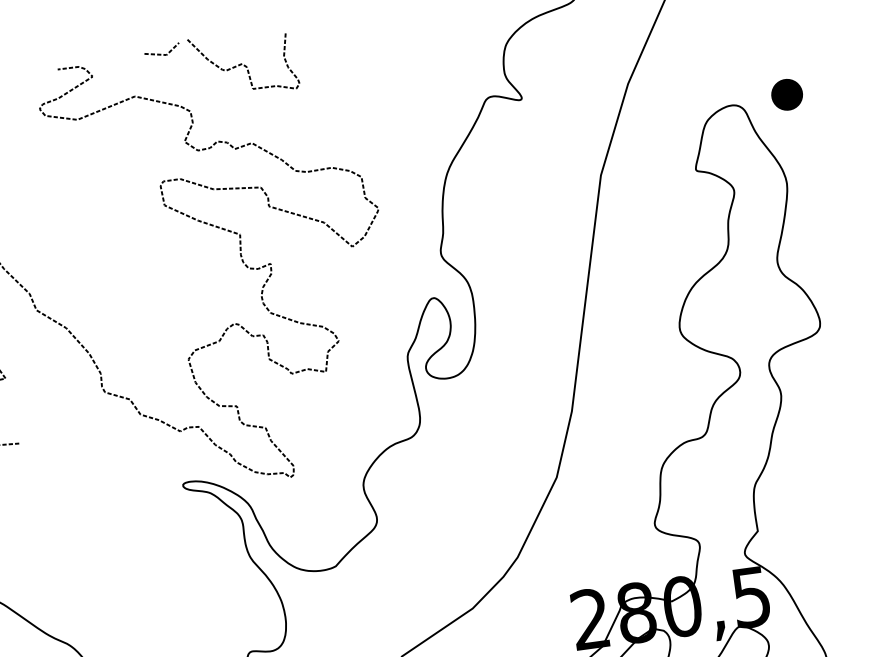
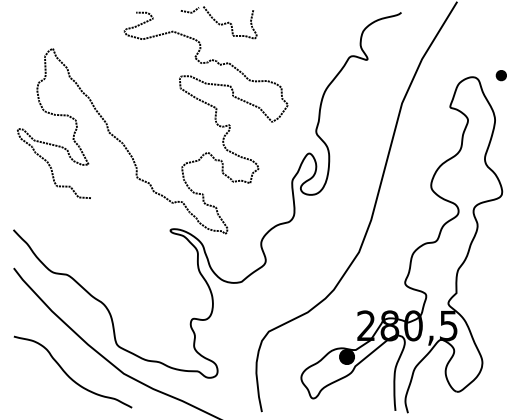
part: (787, 94) -> (501, 75), size x0.7

